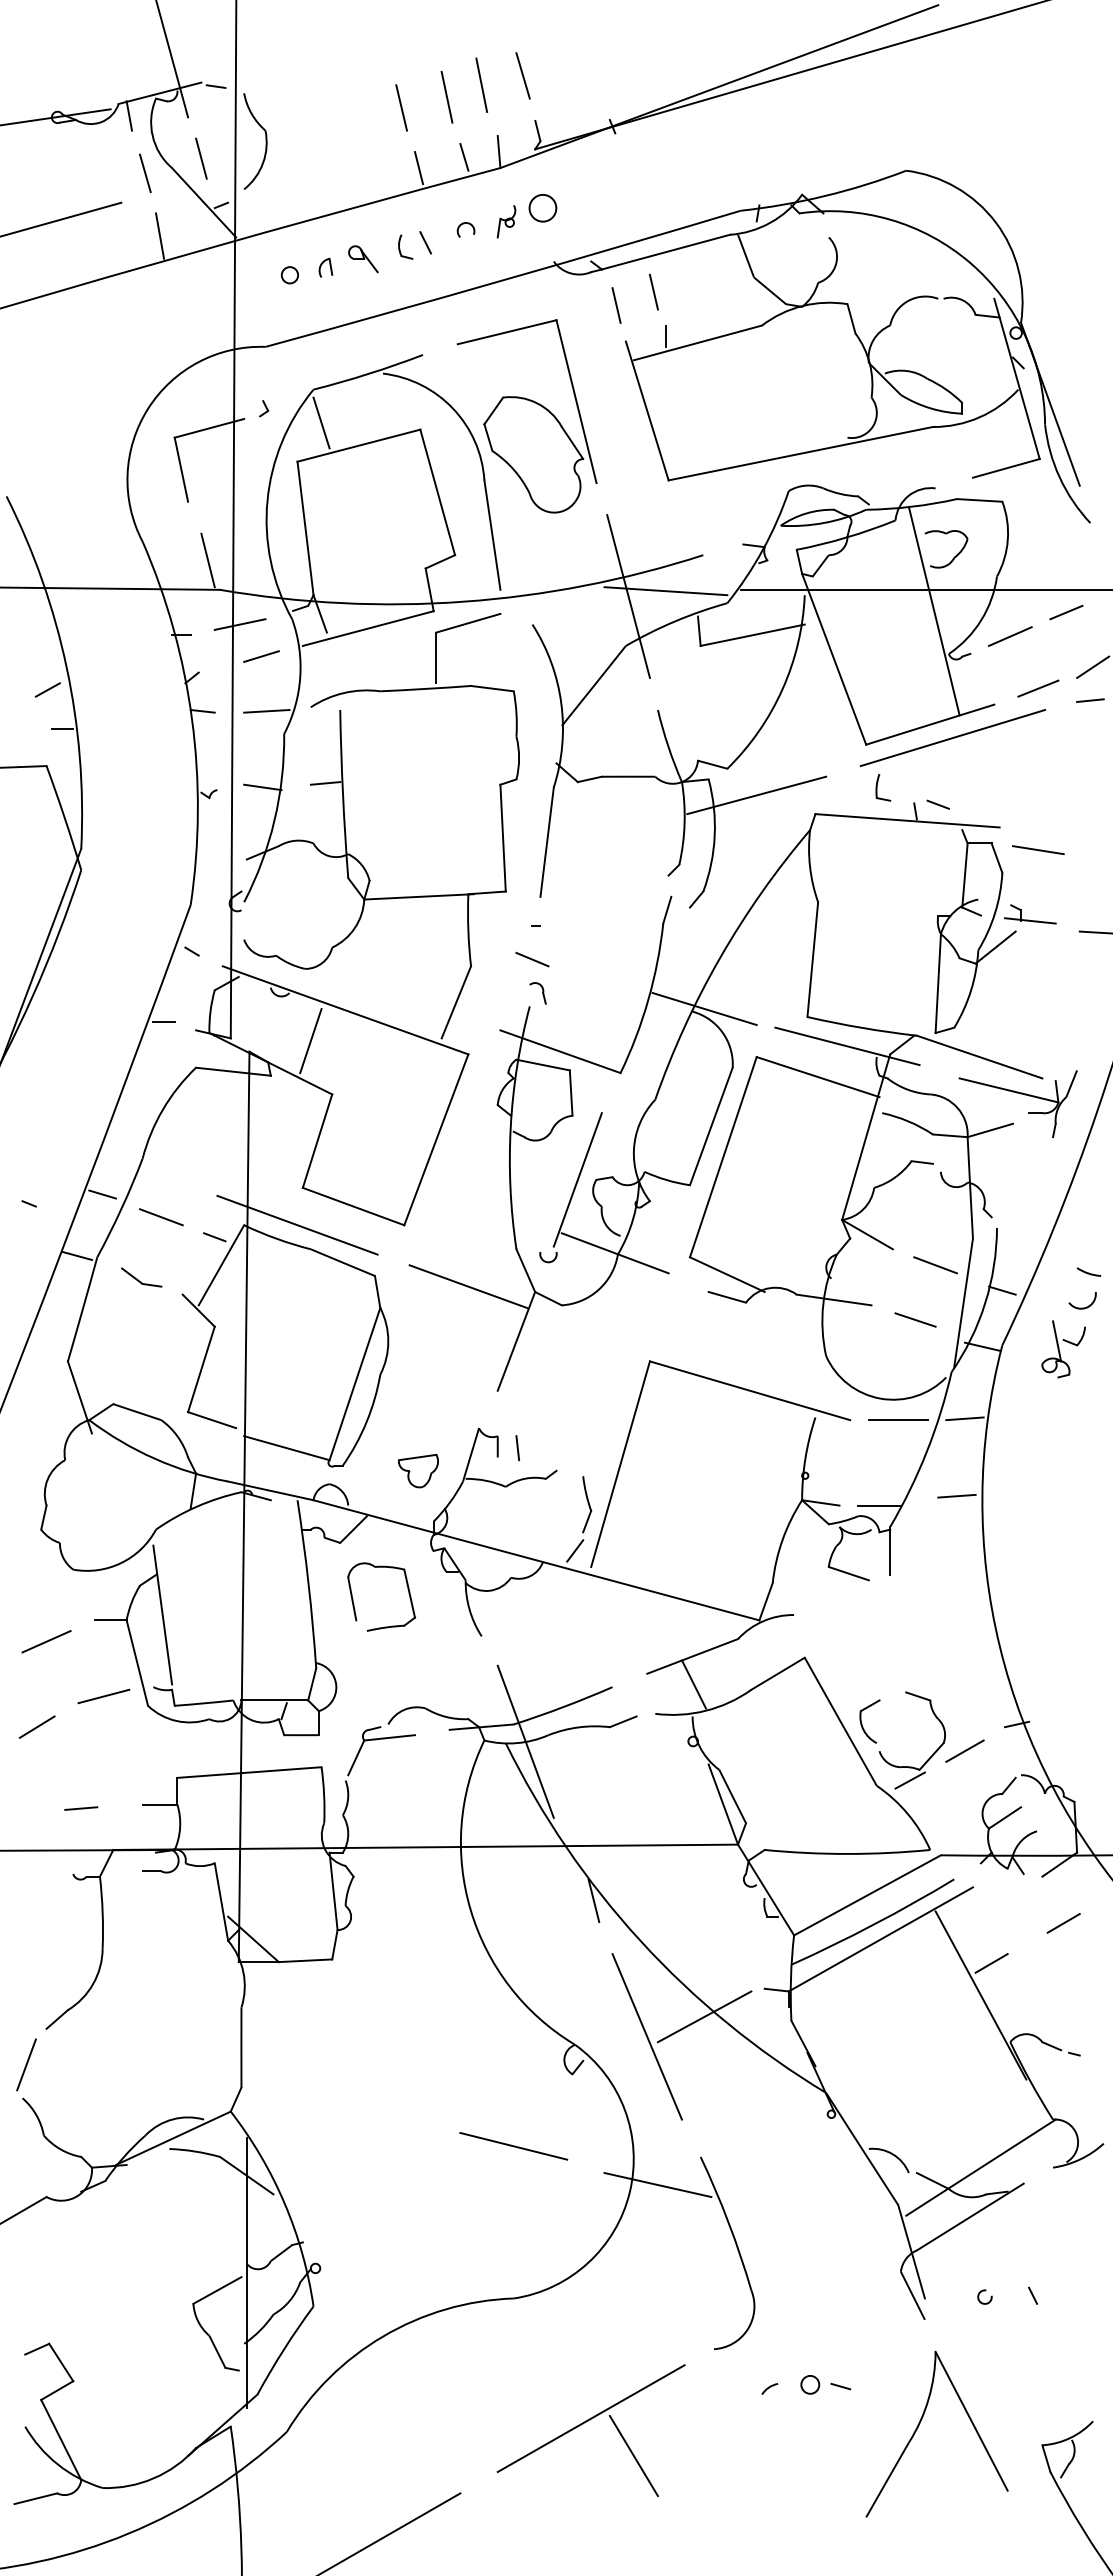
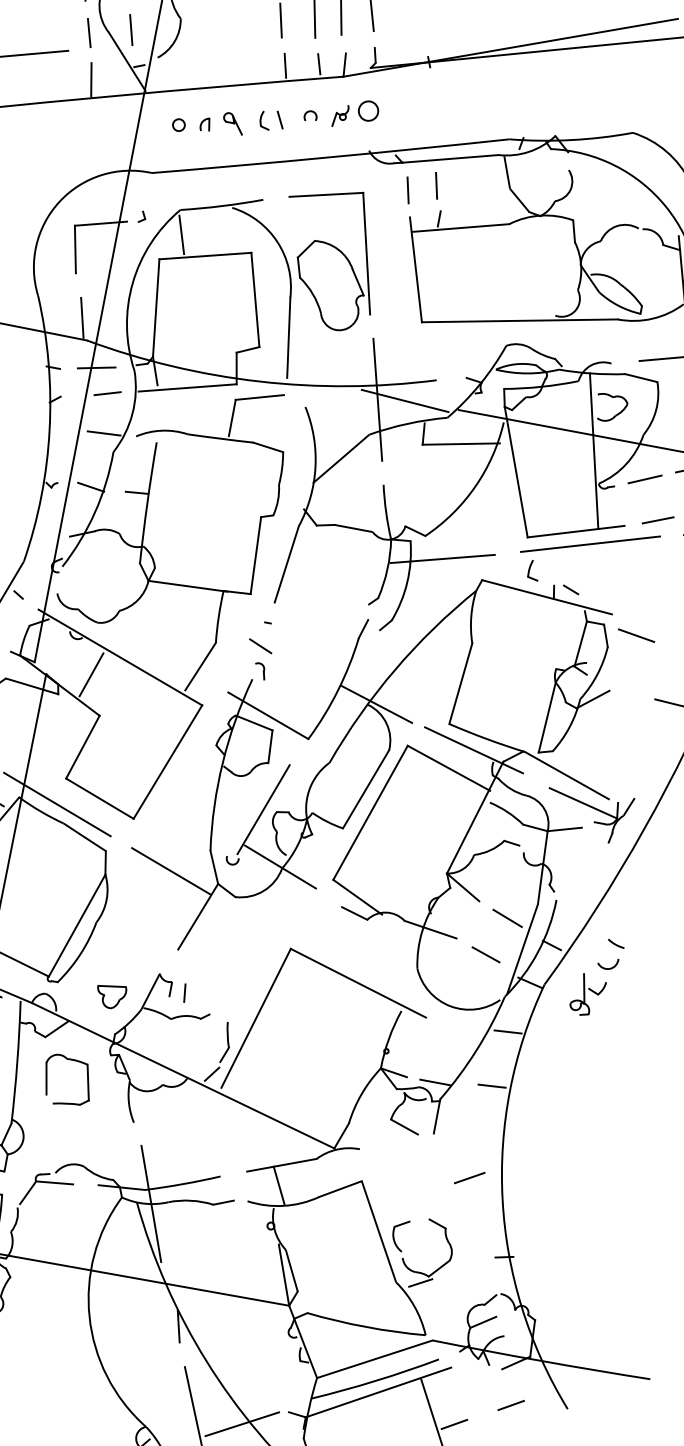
line: (202, 711) -> (58, 424), removed
part: (1030, 914) -> (622, 680), removed
line: (897, 1420) -> (459, 1024), removed
line: (964, 1750) -> (469, 1177), moved

